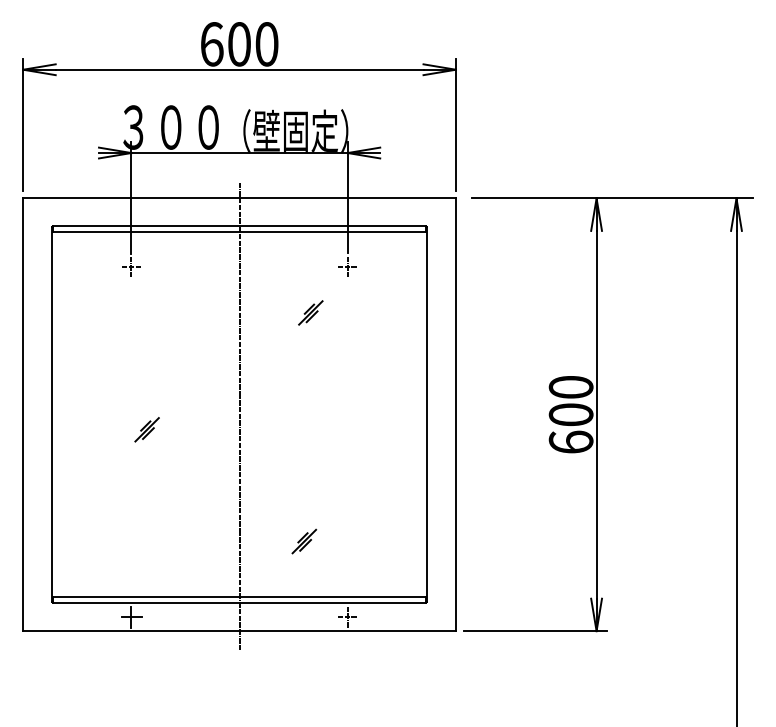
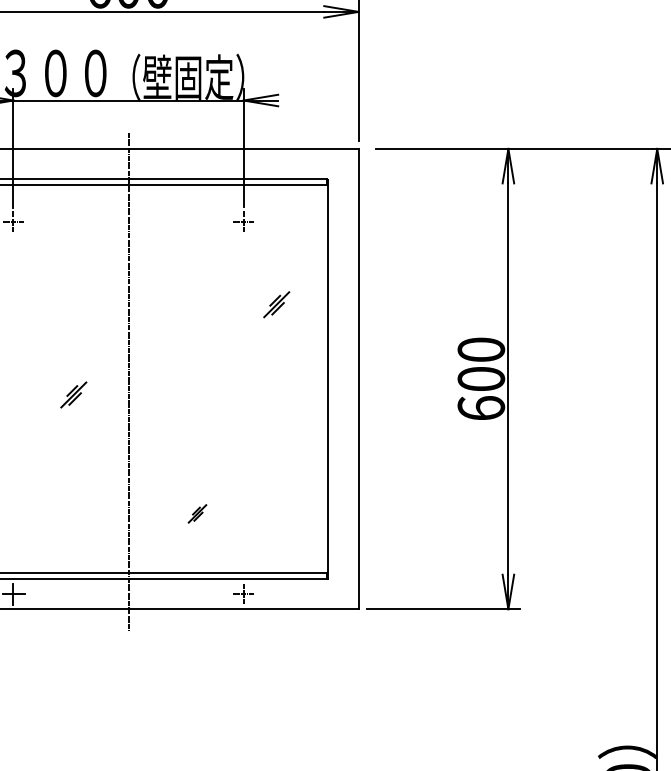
part: (310, 312) -> (276, 304), moved
part: (146, 429) -> (73, 394), moved
part: (304, 541) -> (197, 513), size x0.7

